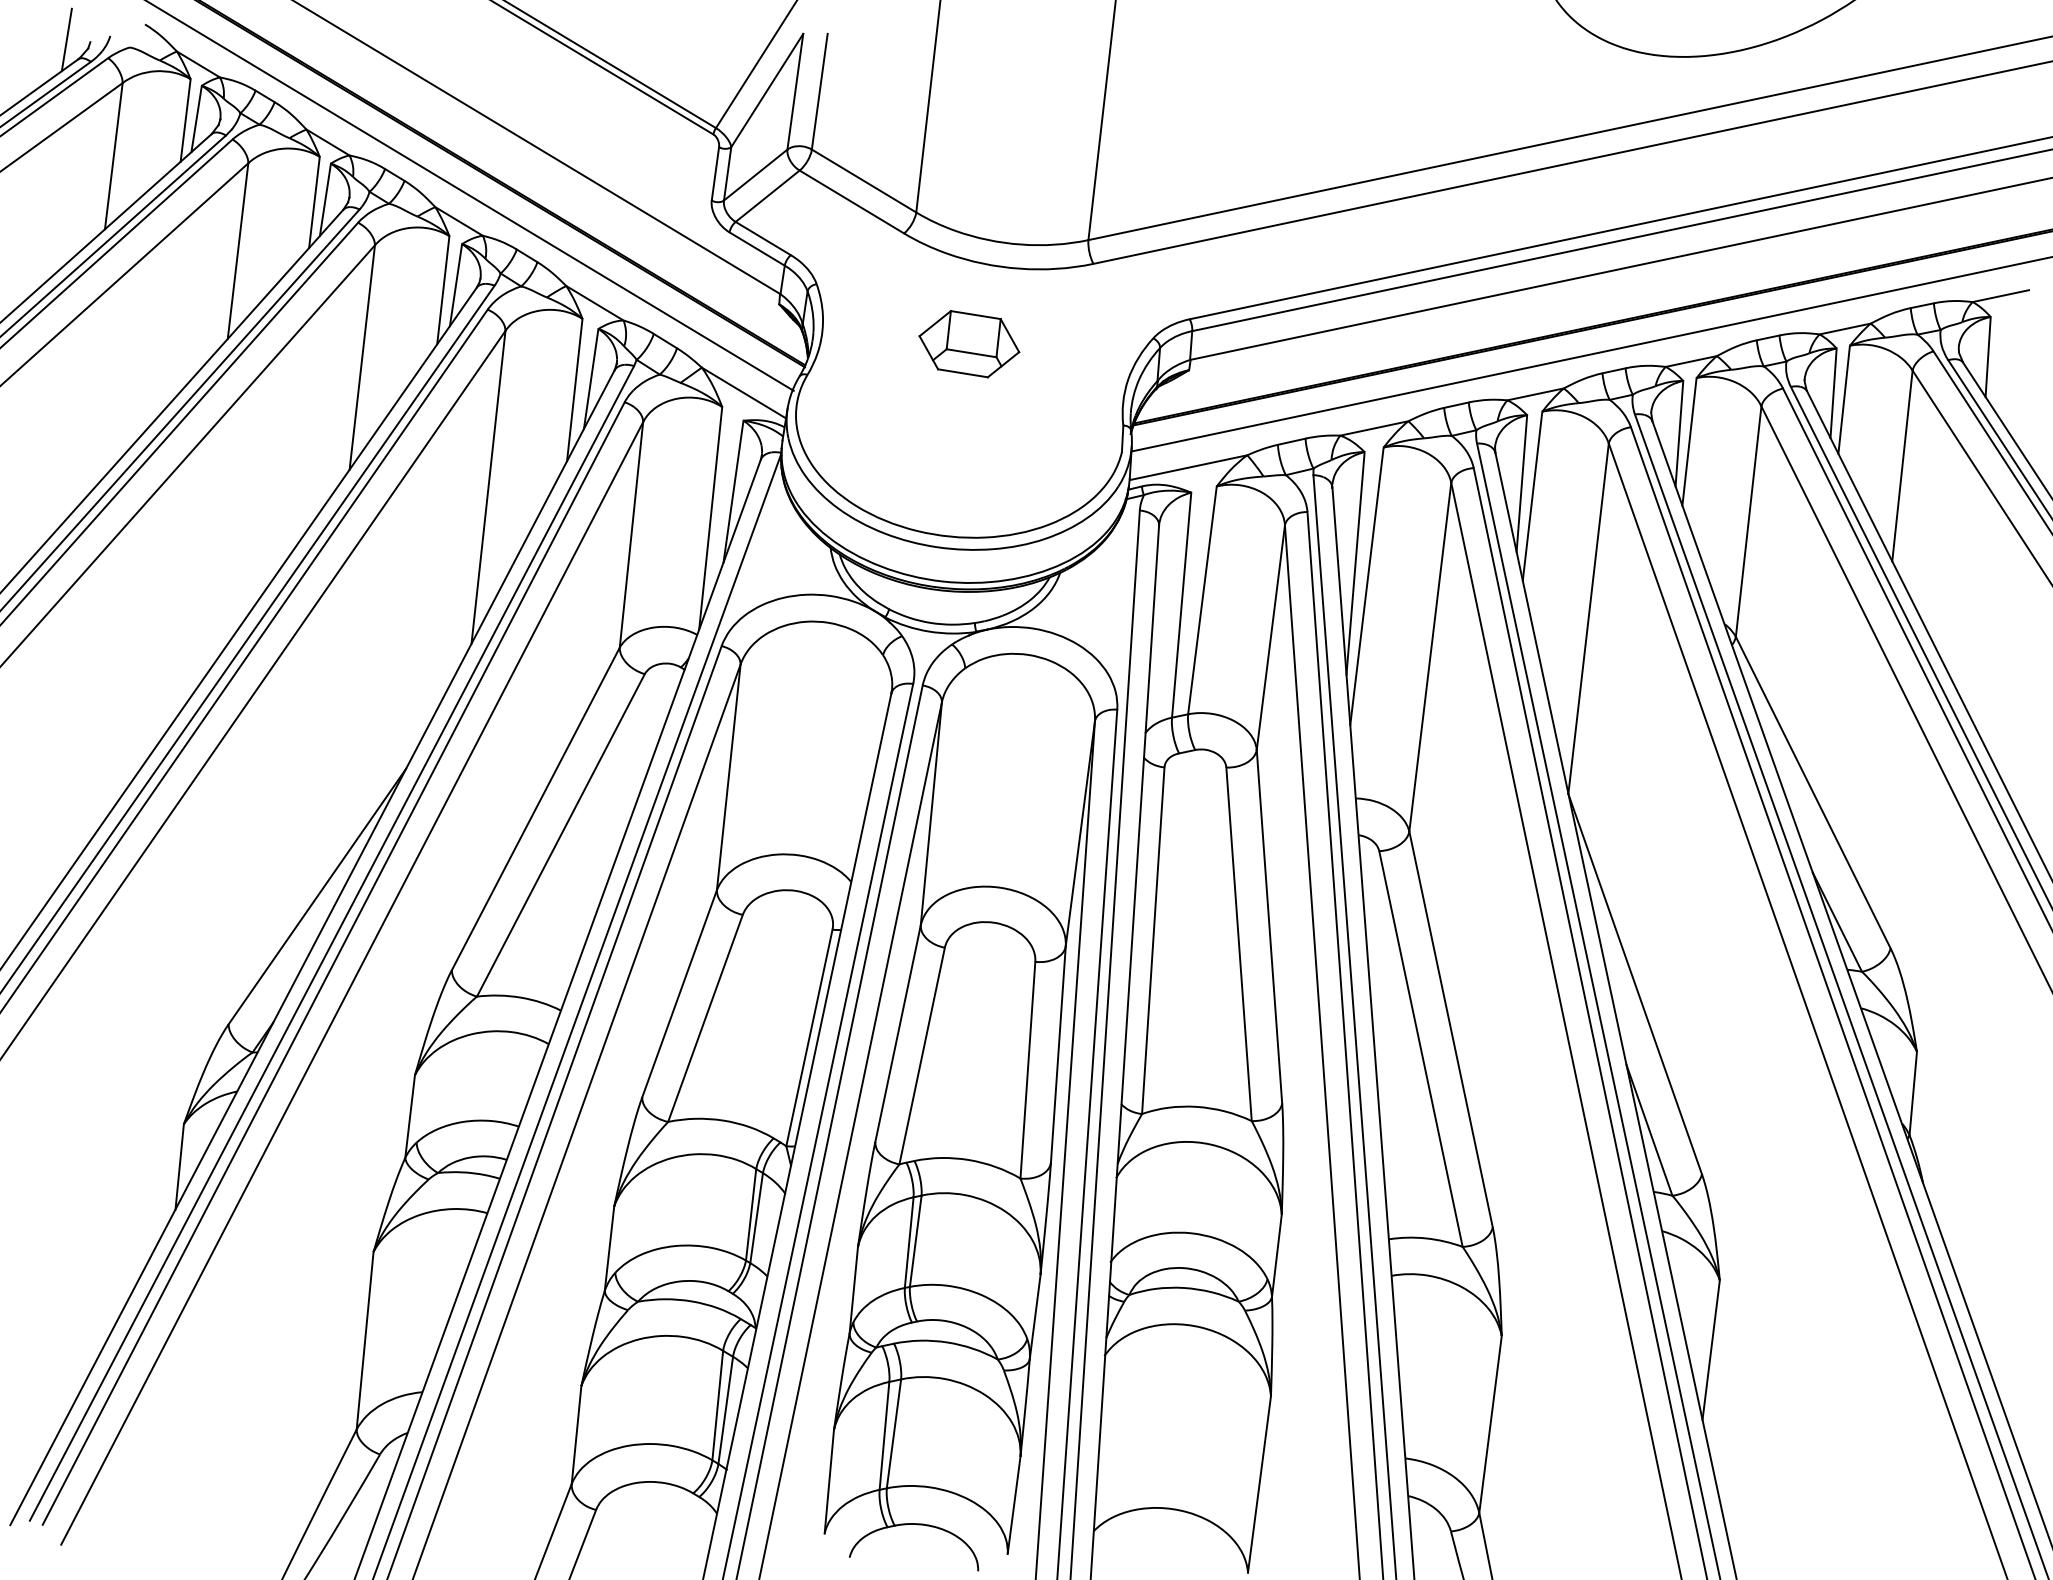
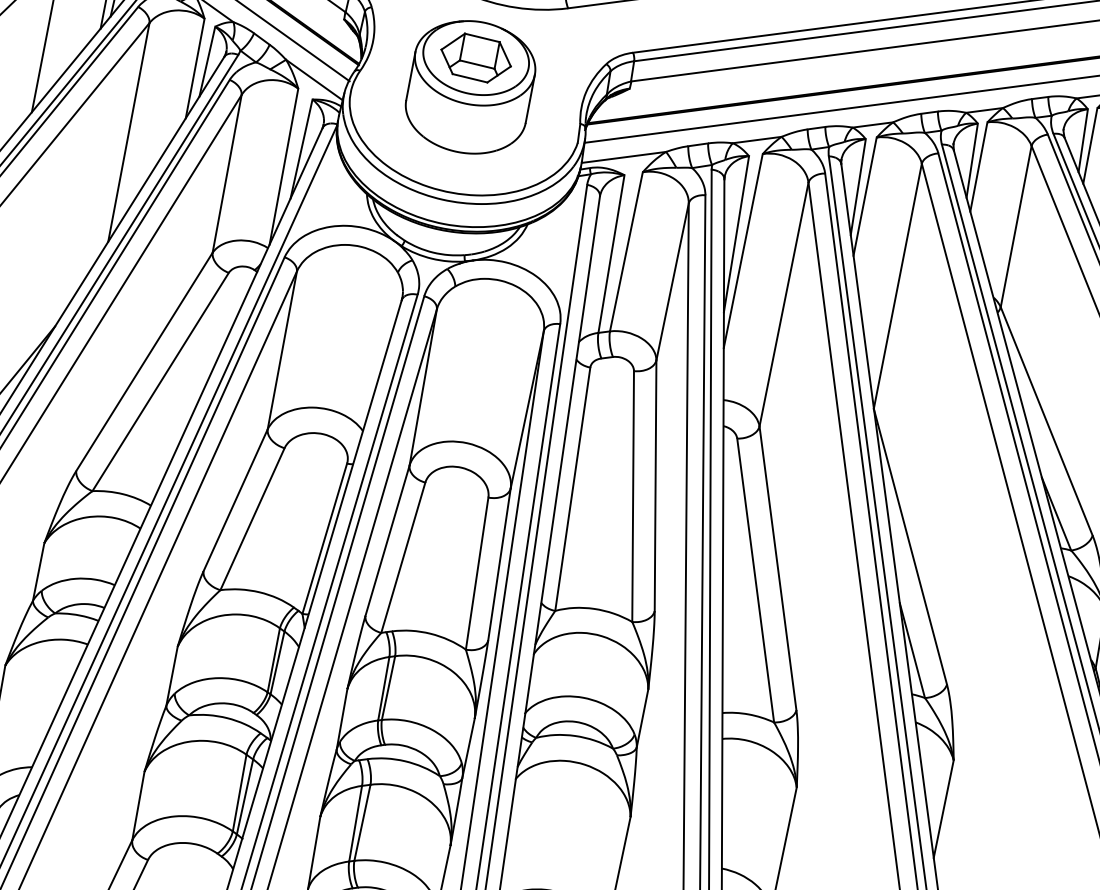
part: (964, 385) -> (470, 86), added

